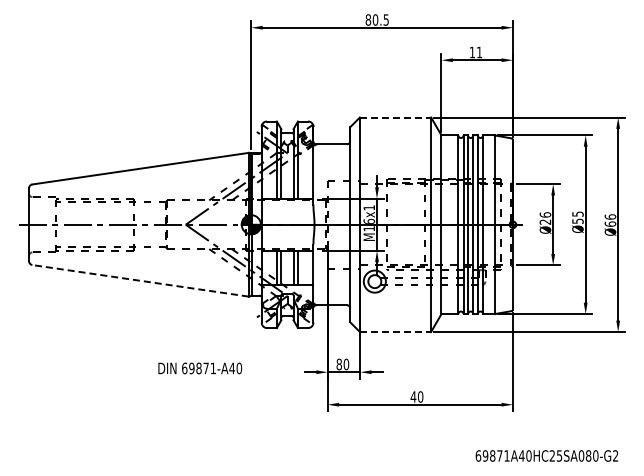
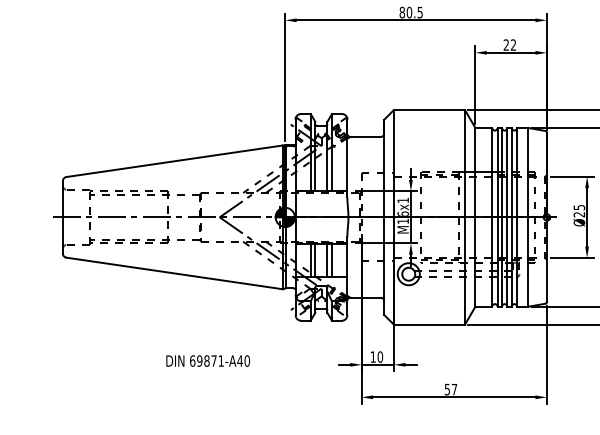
text: (475, 51) -> (509, 44), 11 -> 22
line: (395, 117) -> (429, 110), dashed -> solid
text: (545, 214) -> (579, 207), Ø26 -> Ø25
line: (140, 280) -> (174, 273), dashed -> solid
line: (395, 332) -> (429, 325), dashed -> solid
text: (338, 364) -> (372, 357), 80 -> 10
text: (200, 368) -> (208, 361), moved
text: (416, 396) -> (450, 389), 40 -> 57

